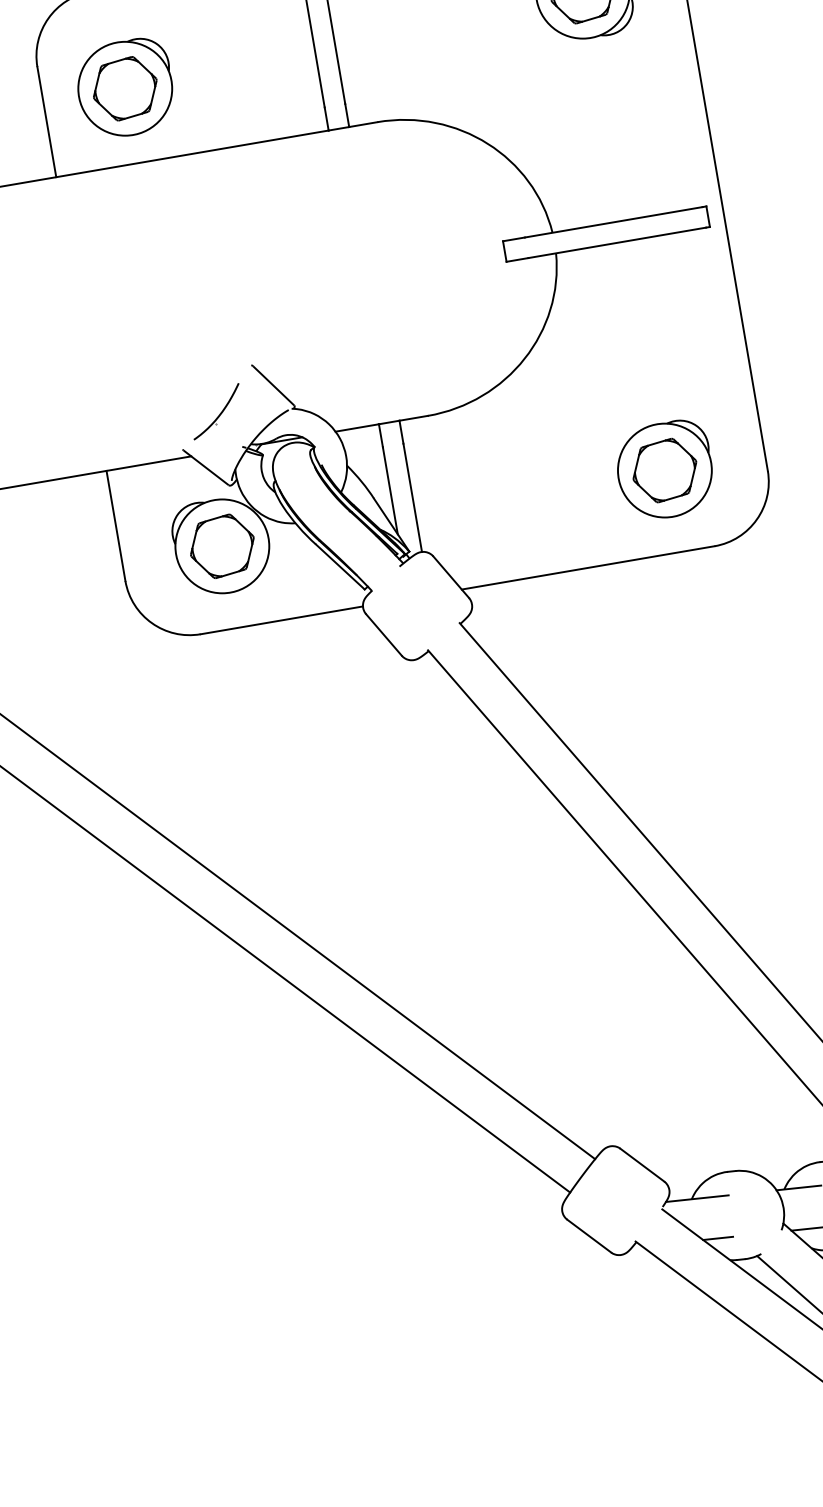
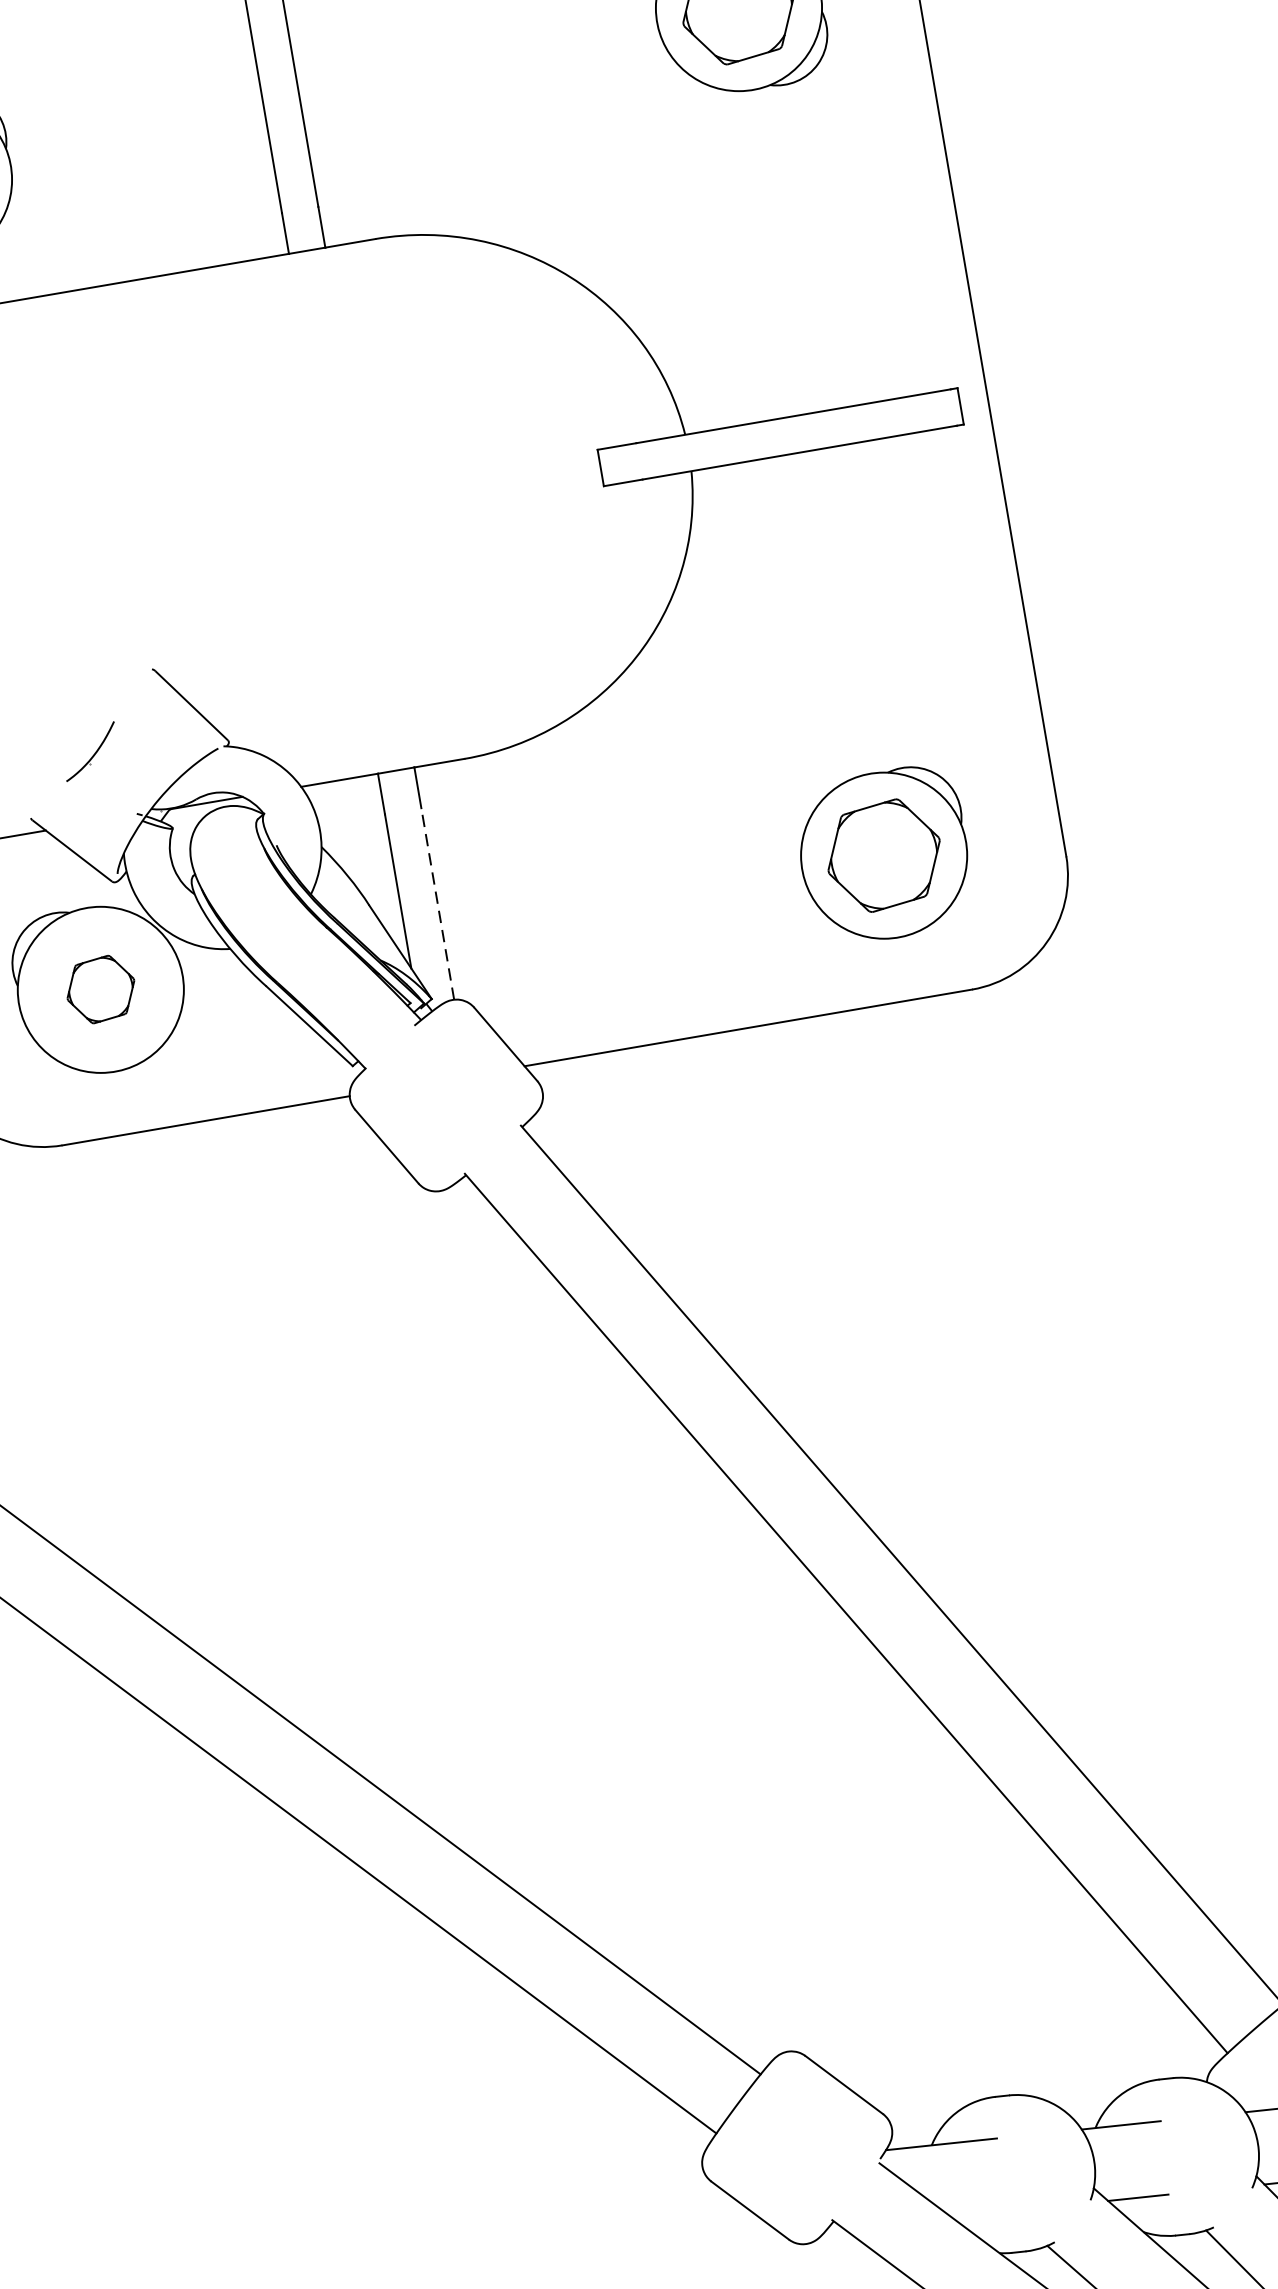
part: (216, 411) -> (90, 751), size x0.6
line: (412, 497) -> (437, 903), solid -> dashed
part: (222, 545) -> (101, 988), size x0.6
line: (718, 1237) -> (978, 2213), removed

